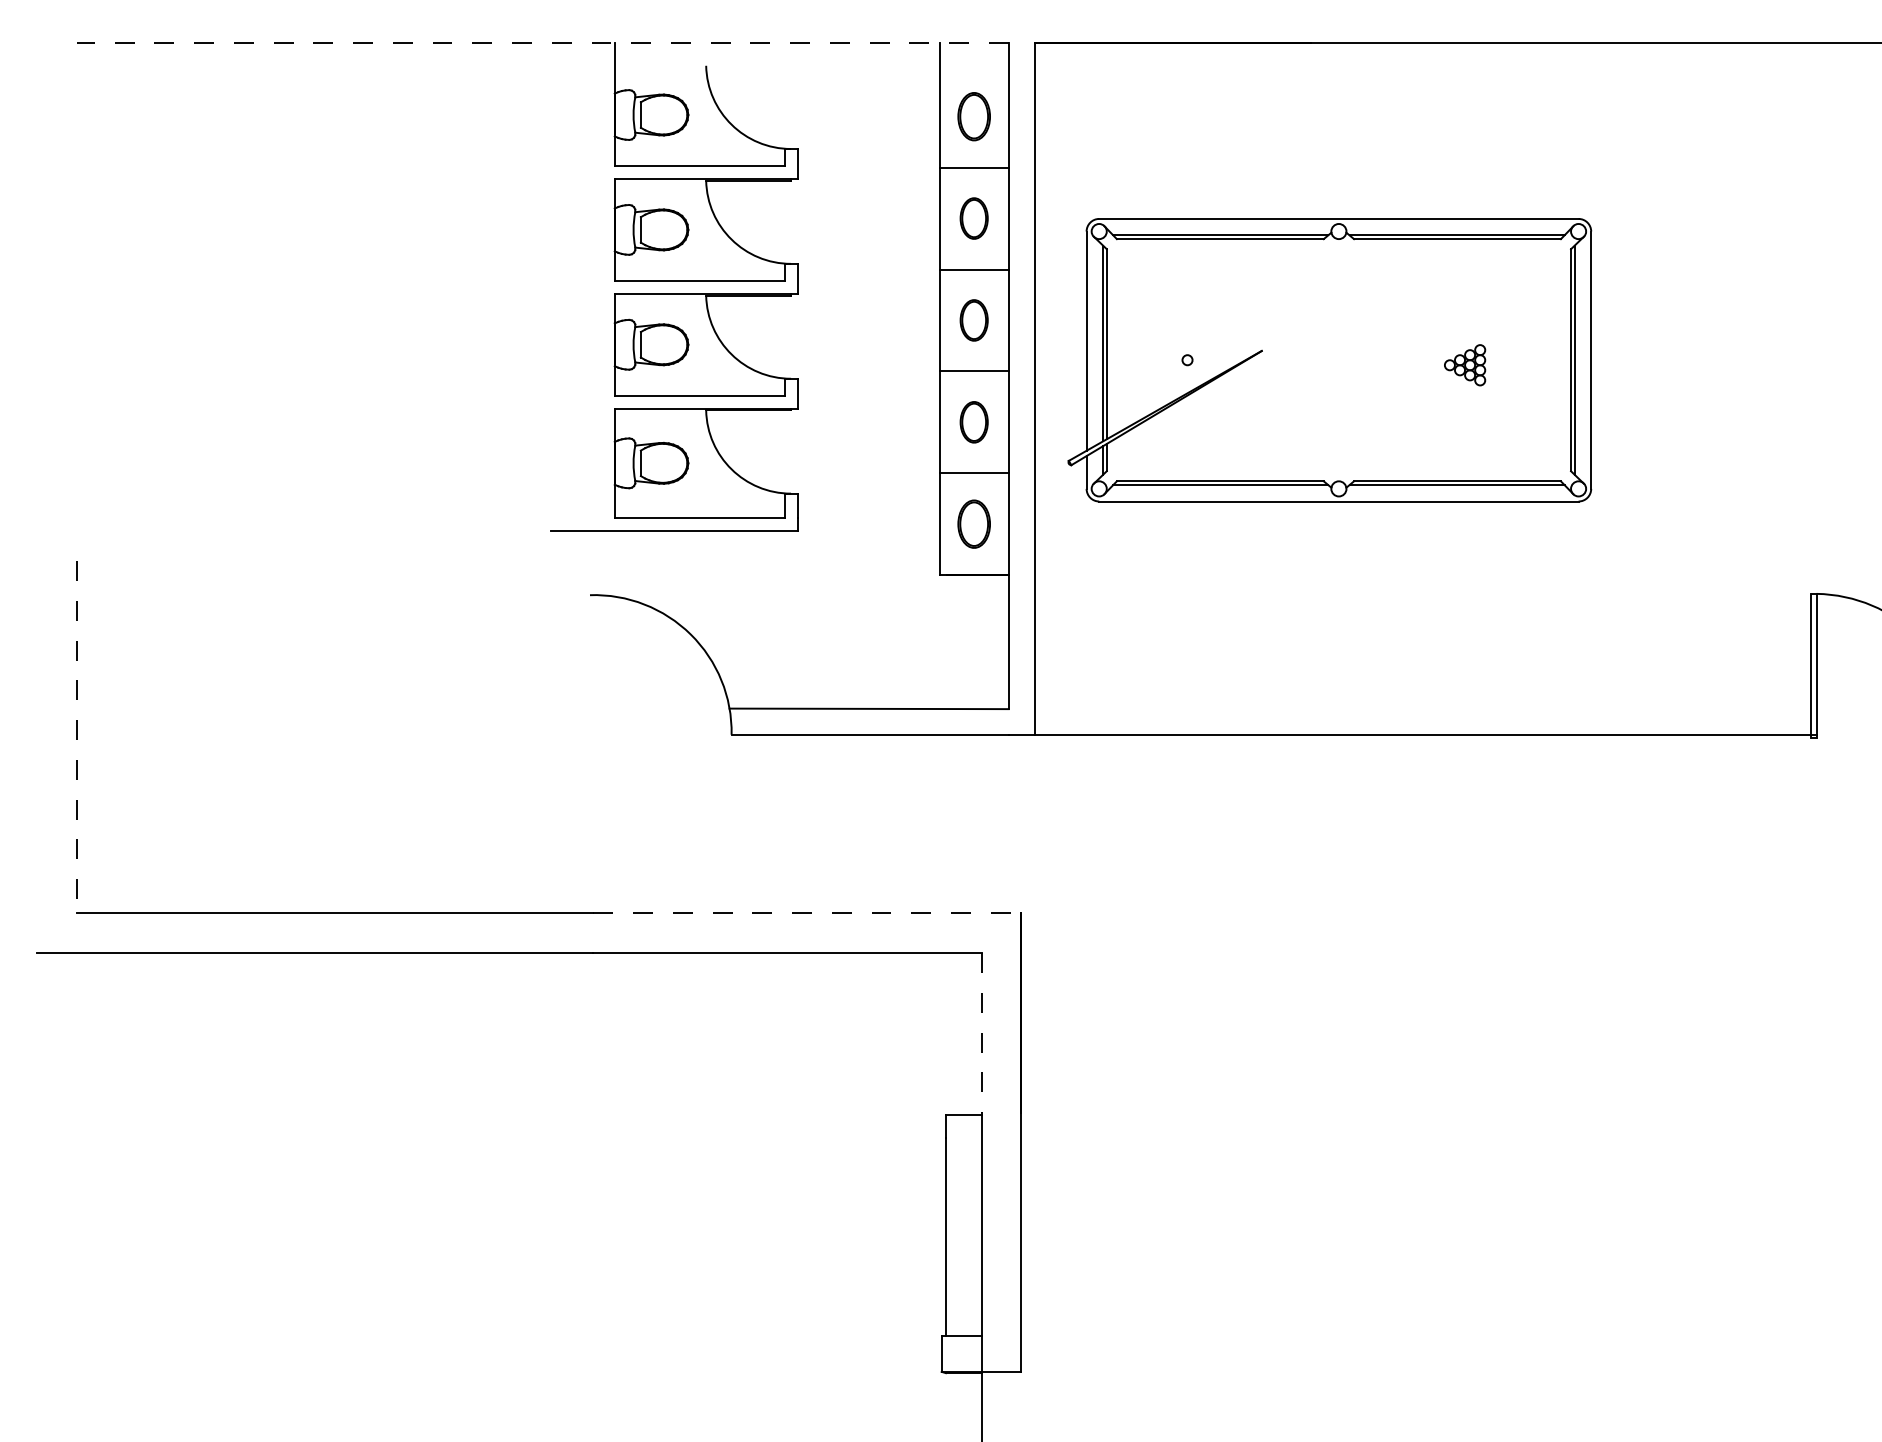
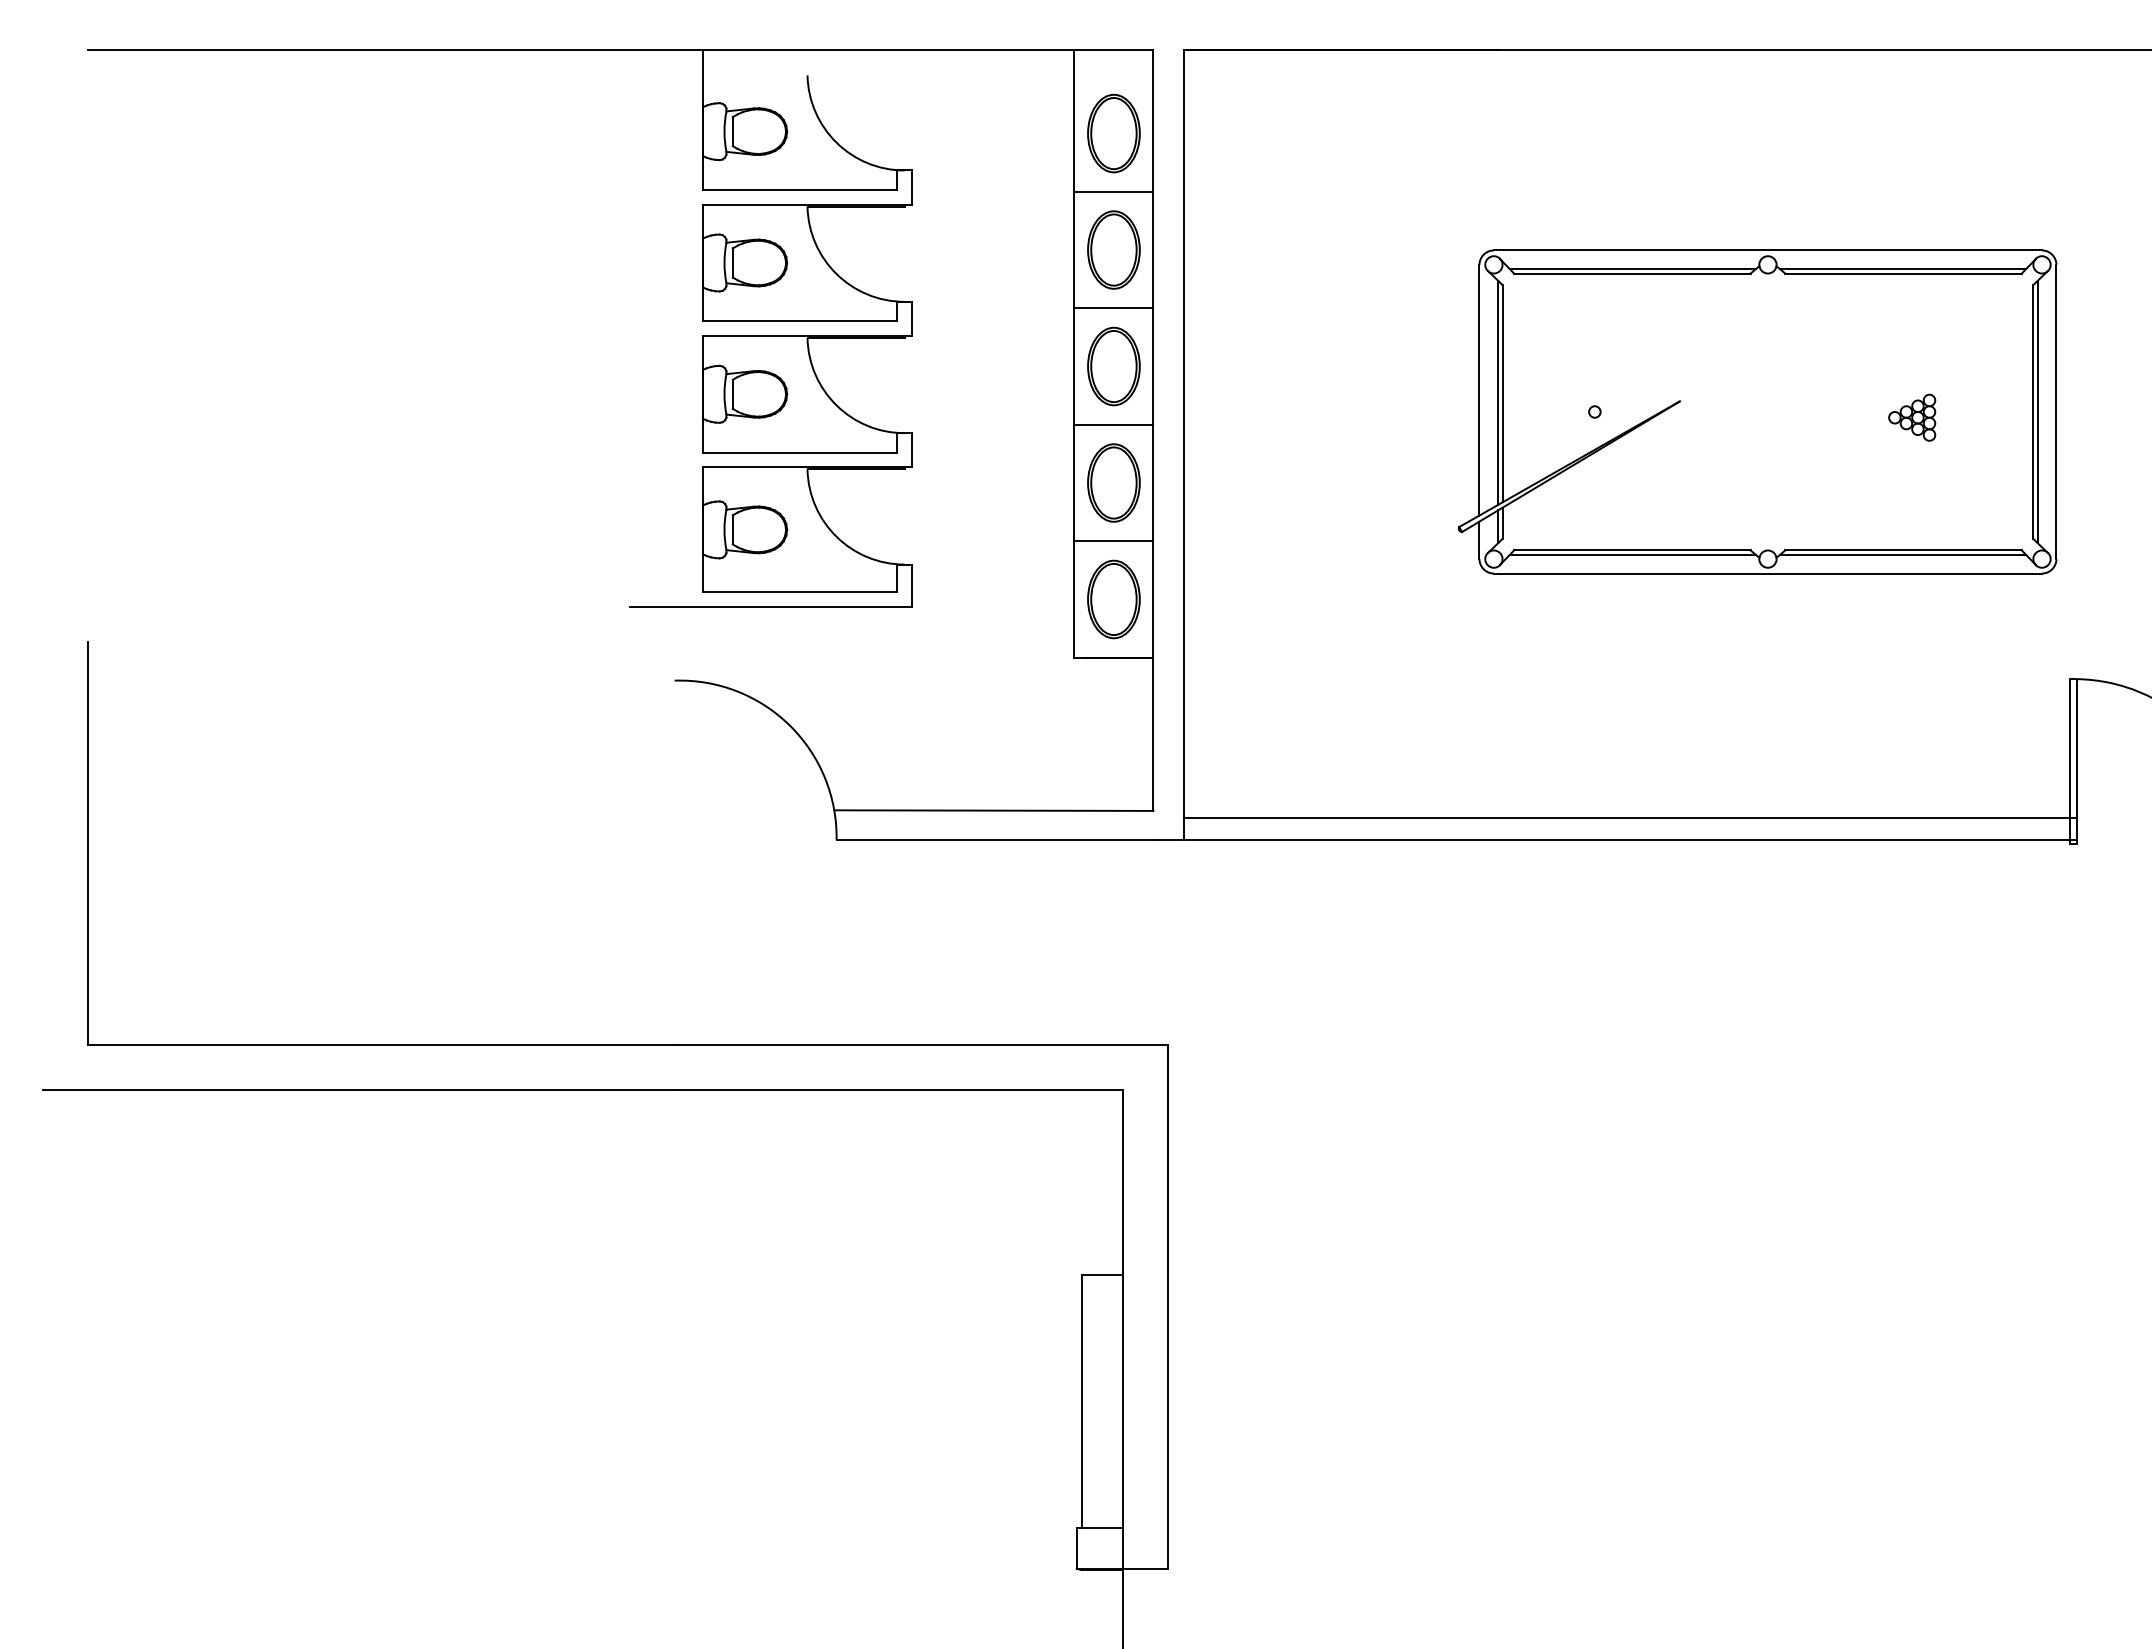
line: (542, 43) -> (620, 49), dashed -> solid
part: (973, 116) -> (1113, 133), size x1.43
part: (973, 218) -> (1113, 249), size x1.67
part: (973, 320) -> (1113, 366), size x1.67
part: (1329, 359) -> (1757, 411), moved
part: (973, 421) -> (1113, 482), size x1.67
part: (973, 524) -> (1113, 599), size x1.43
line: (1425, 714) -> (1630, 817), added
line: (77, 737) -> (88, 843), dashed -> solid
line: (807, 913) -> (923, 1044), dashed -> solid
line: (981, 1033) -> (1122, 1181), dashed -> solid

